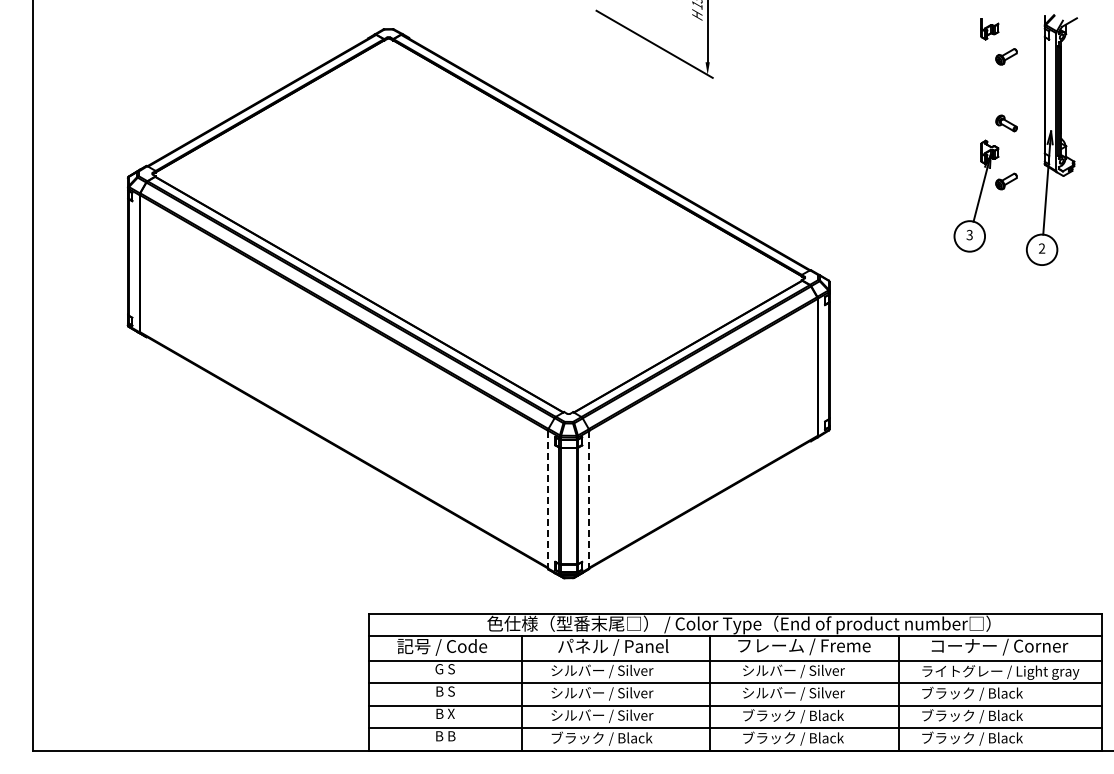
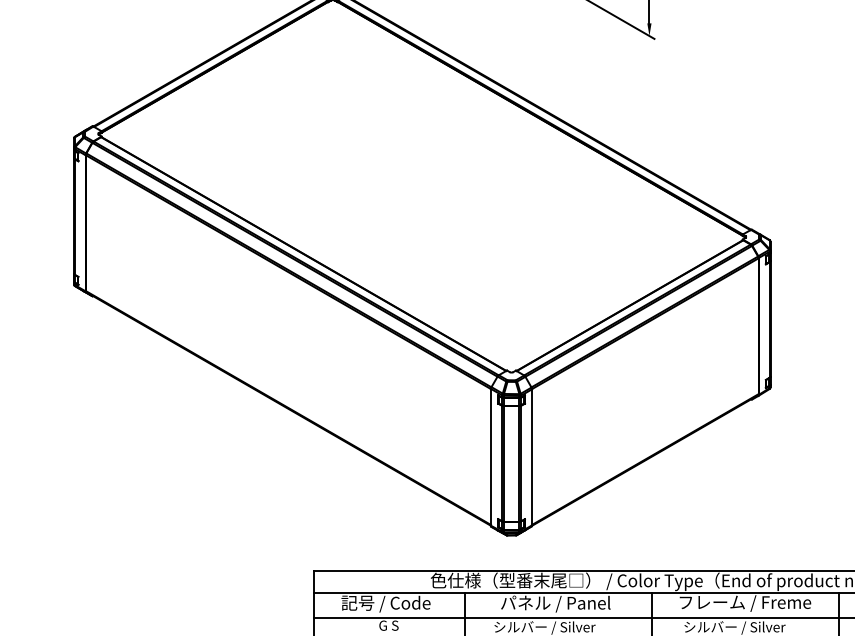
line: (548, 499) -> (491, 457), dashed -> solid
line: (589, 499) -> (532, 457), dashed -> solid

